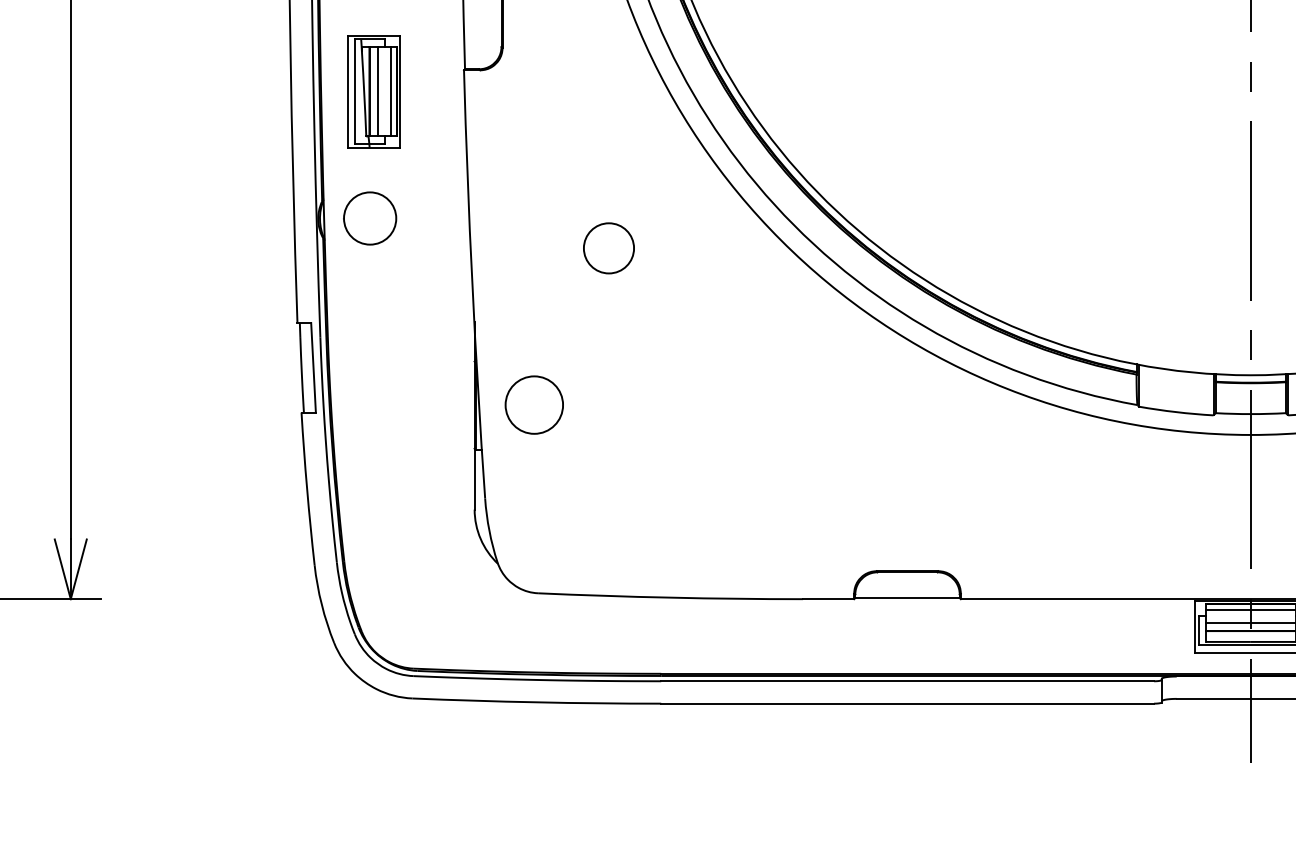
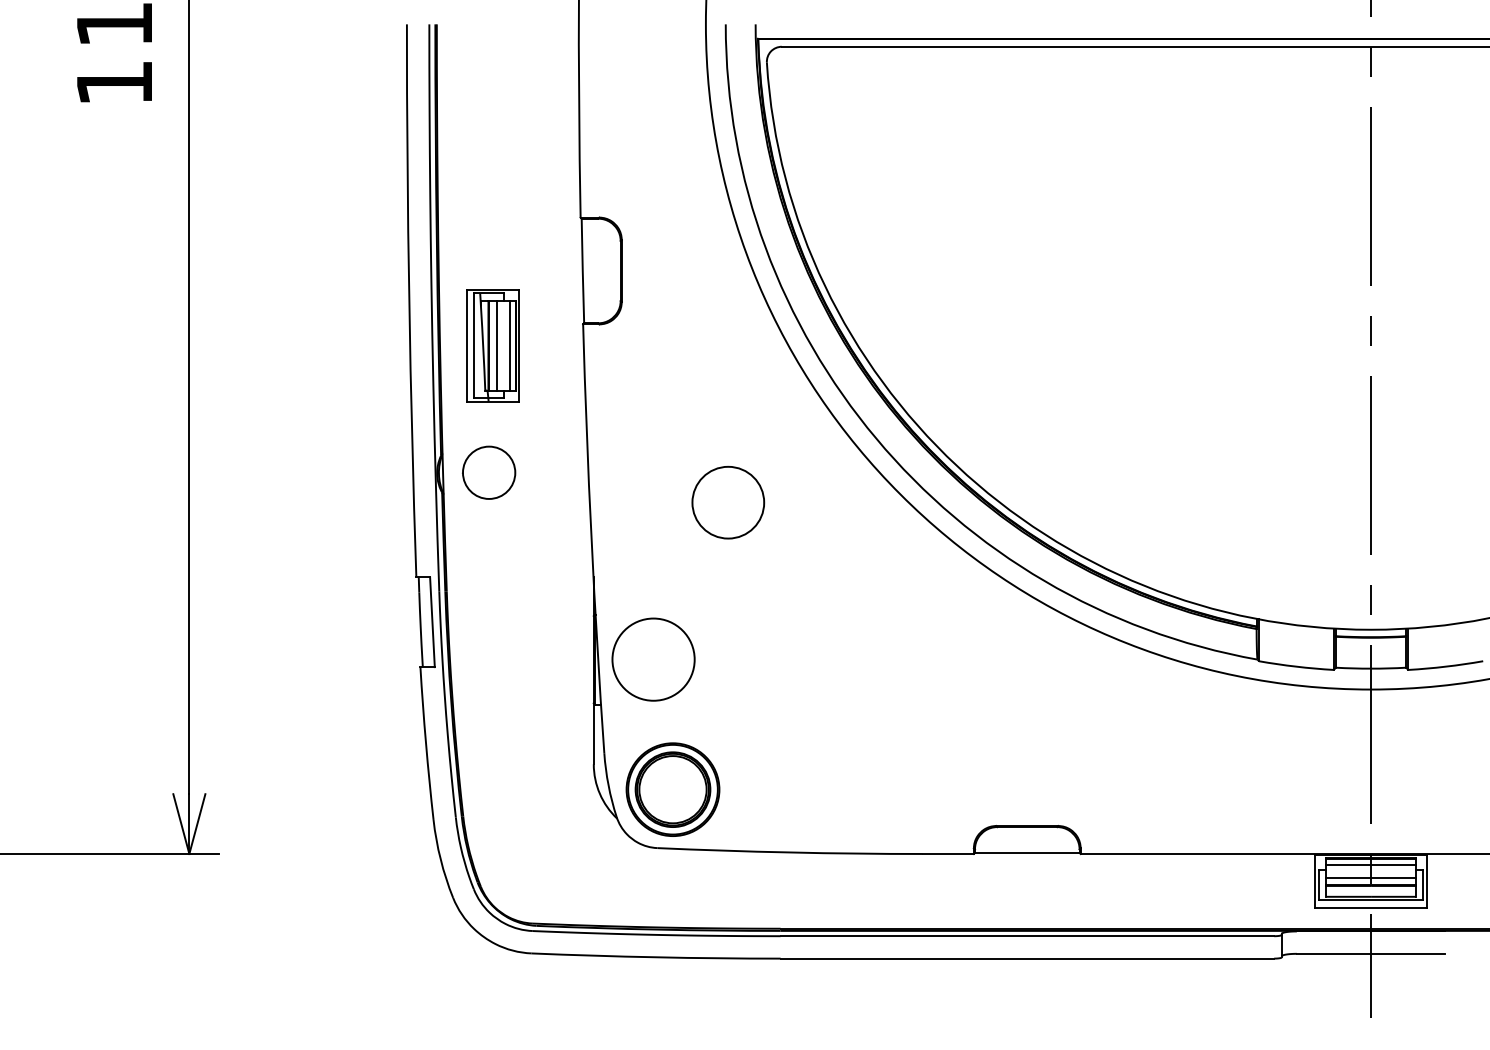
circle: (609, 248) -> (728, 502), size x1.43
circle: (534, 404) -> (653, 659), size x1.43
part: (553, 534) -> (672, 789), added

